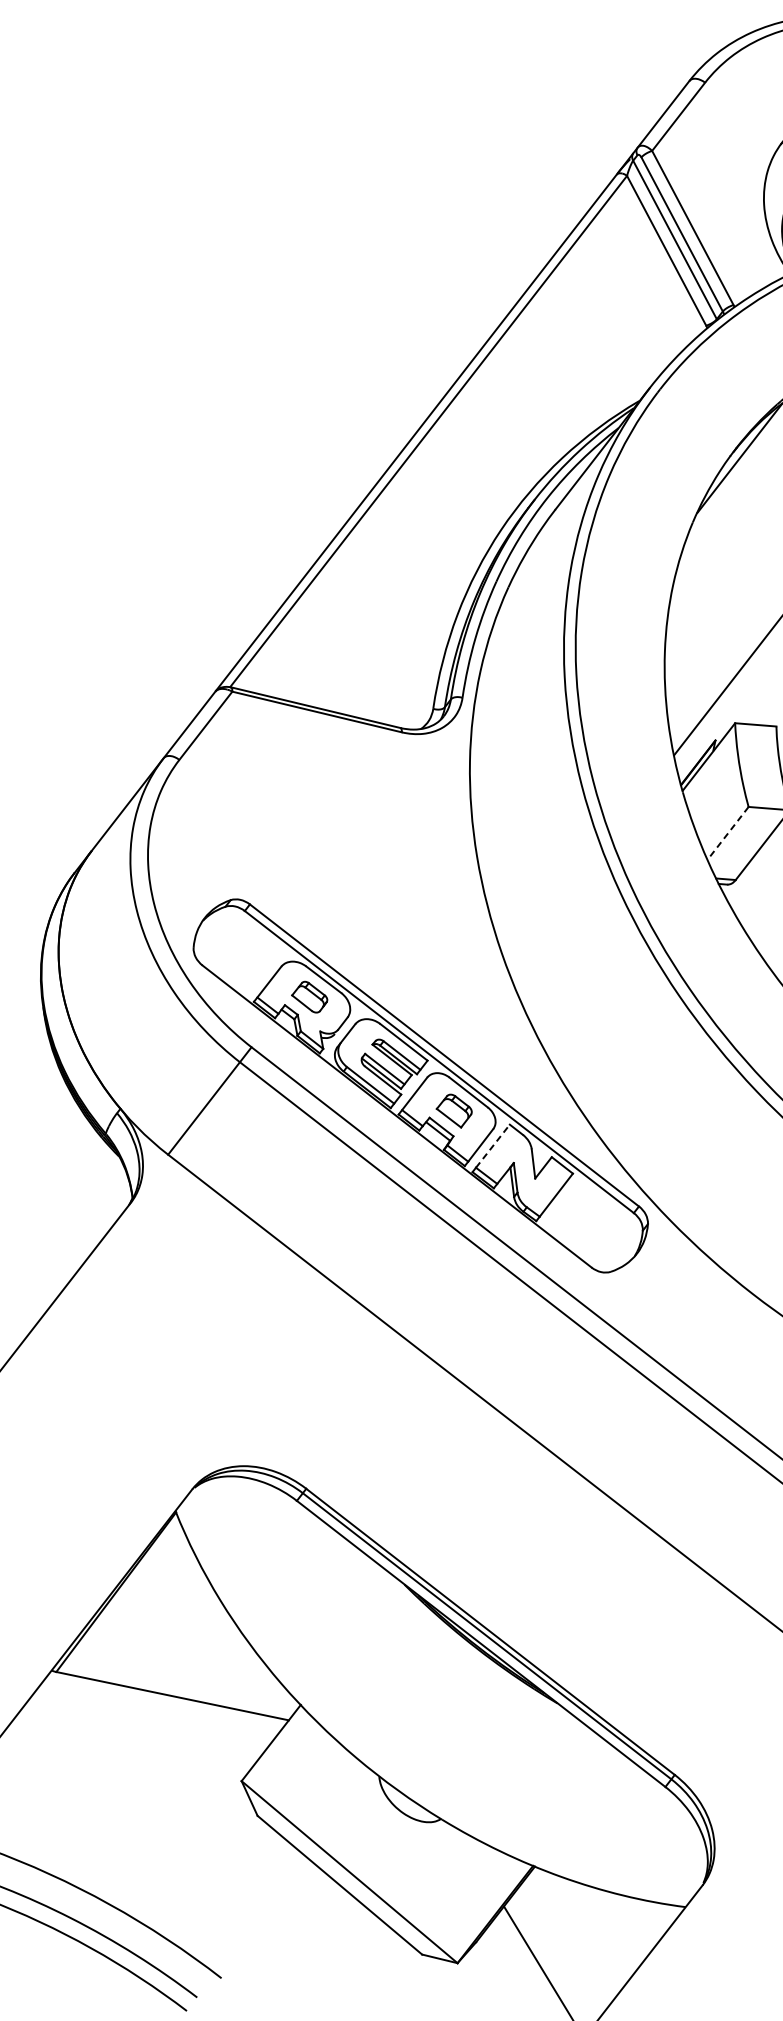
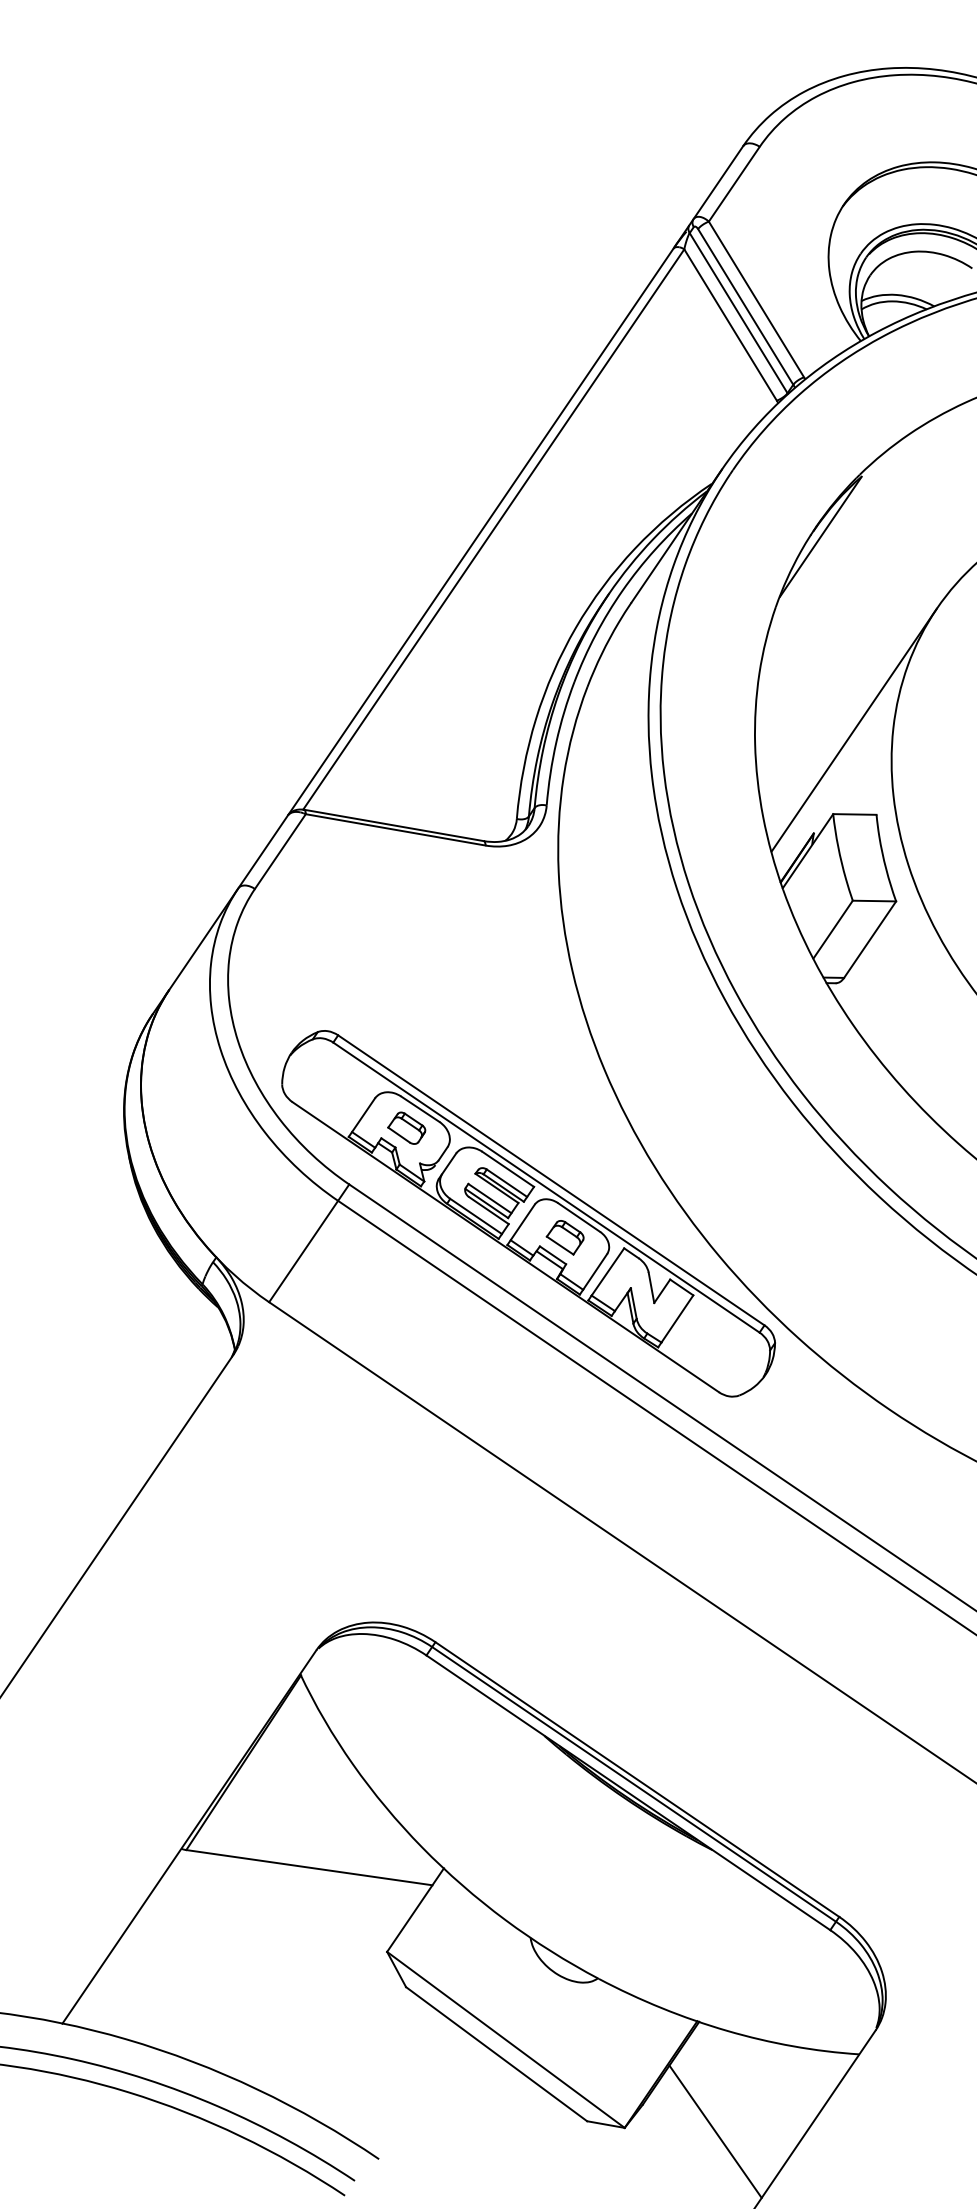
line: (728, 833) -> (833, 929), dashed -> solid
line: (492, 1145) -> (607, 1271), dashed -> solid

